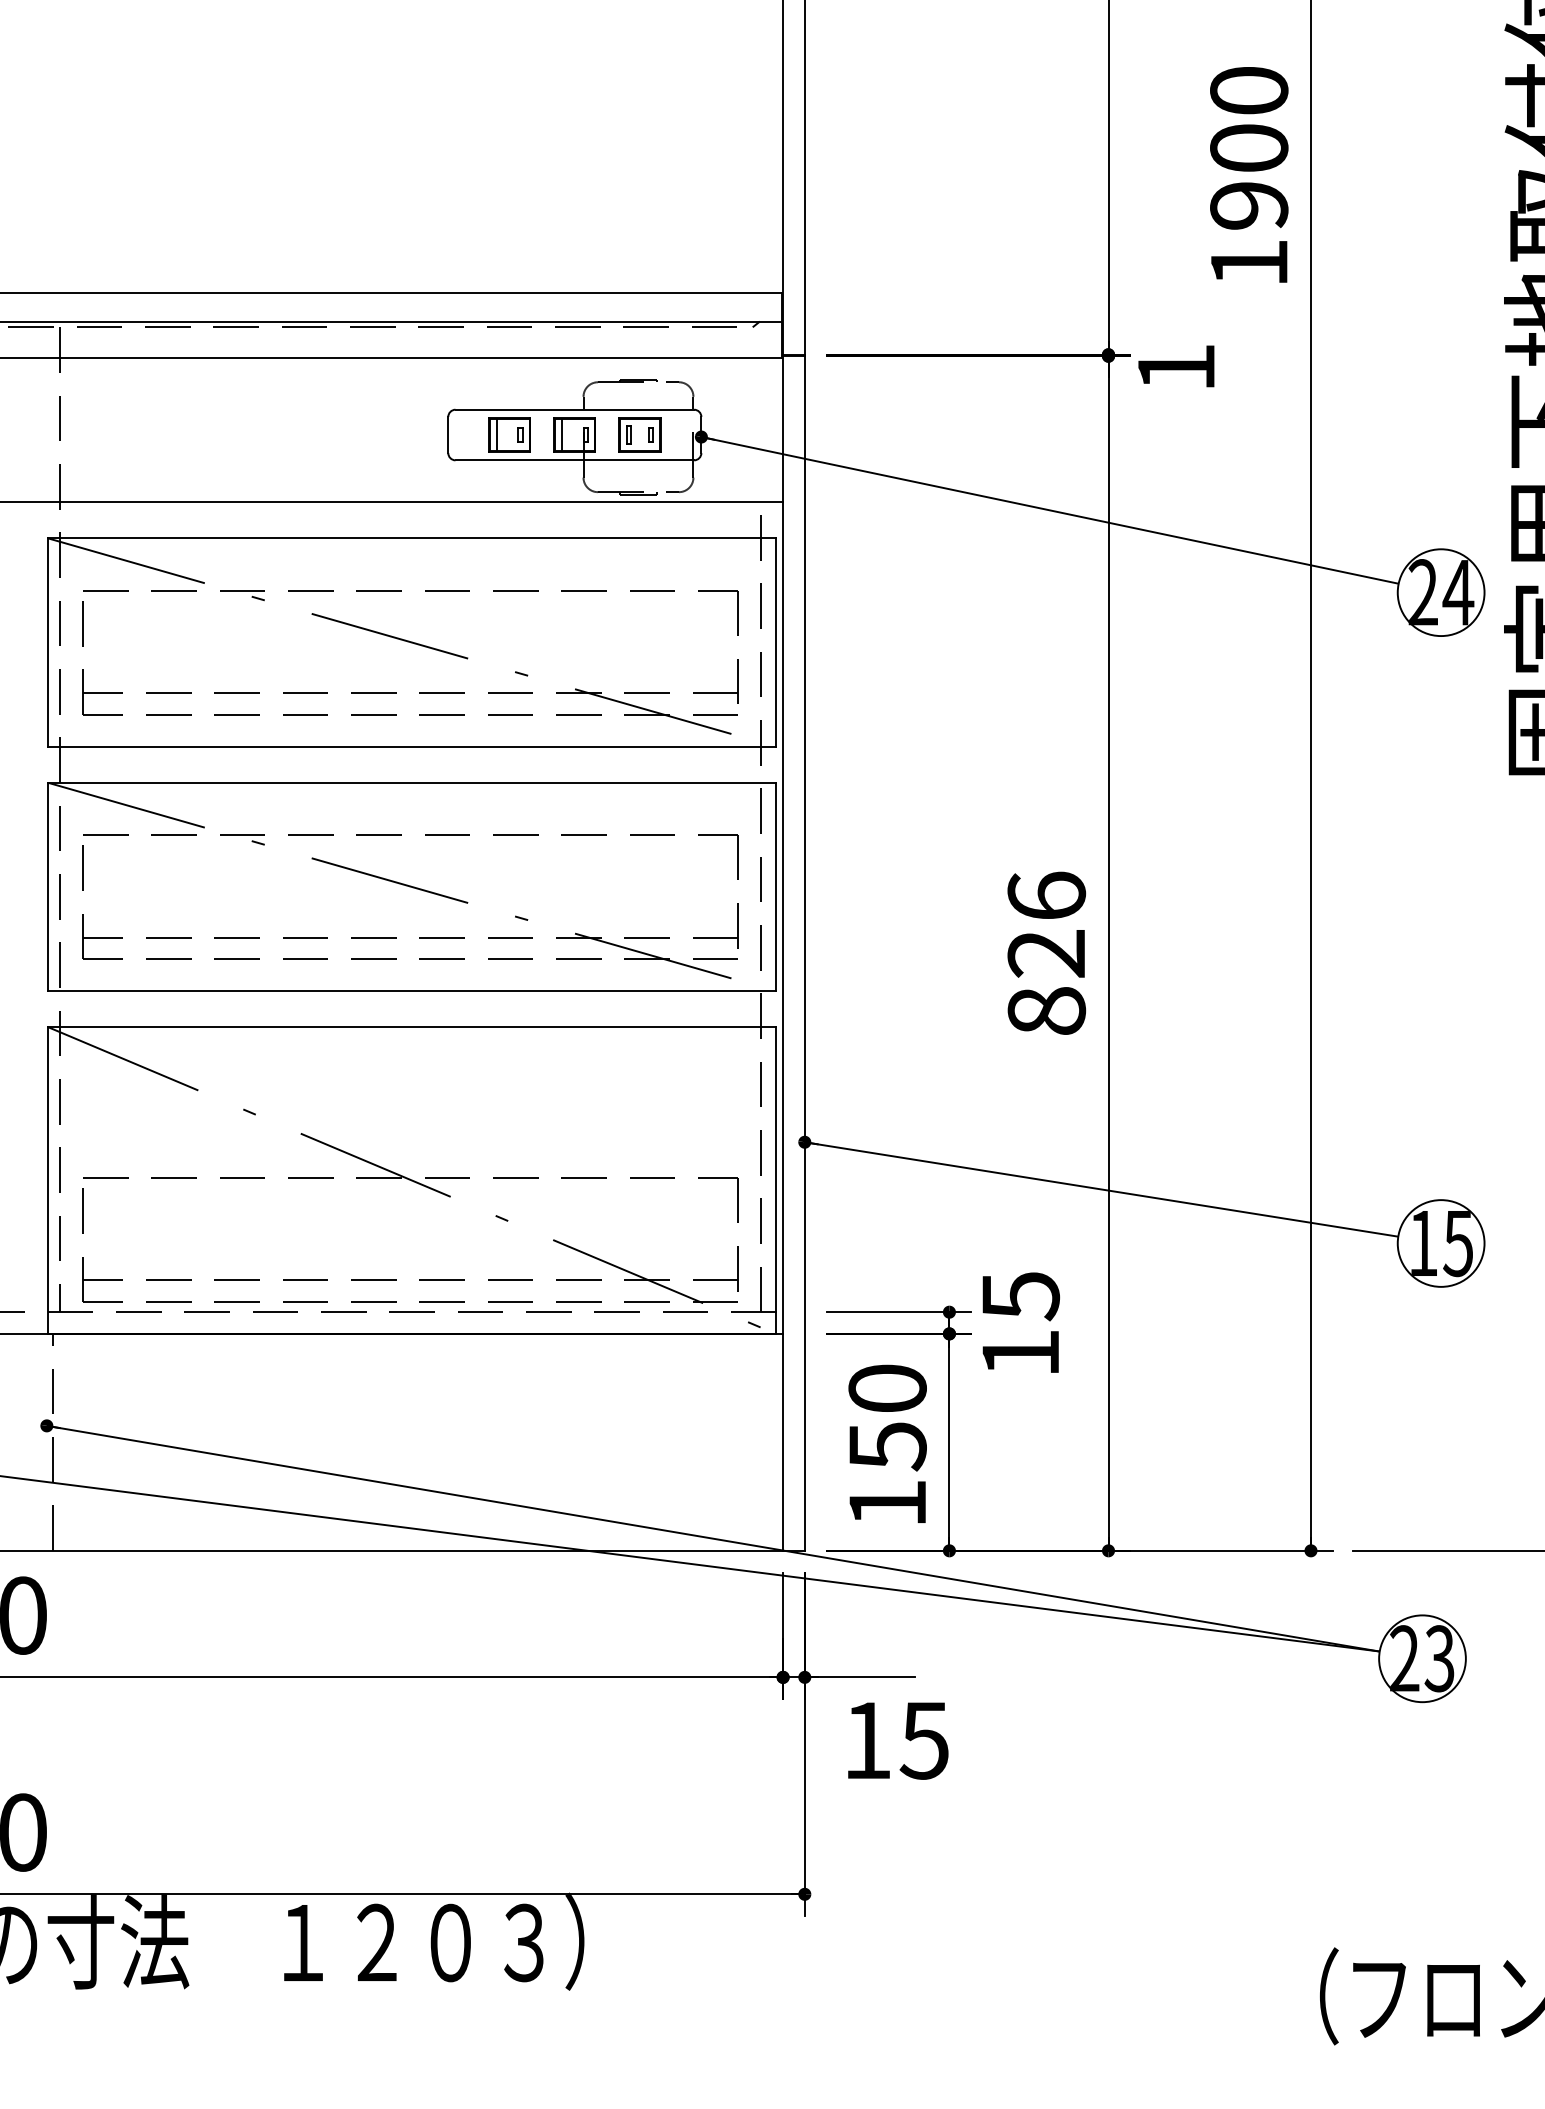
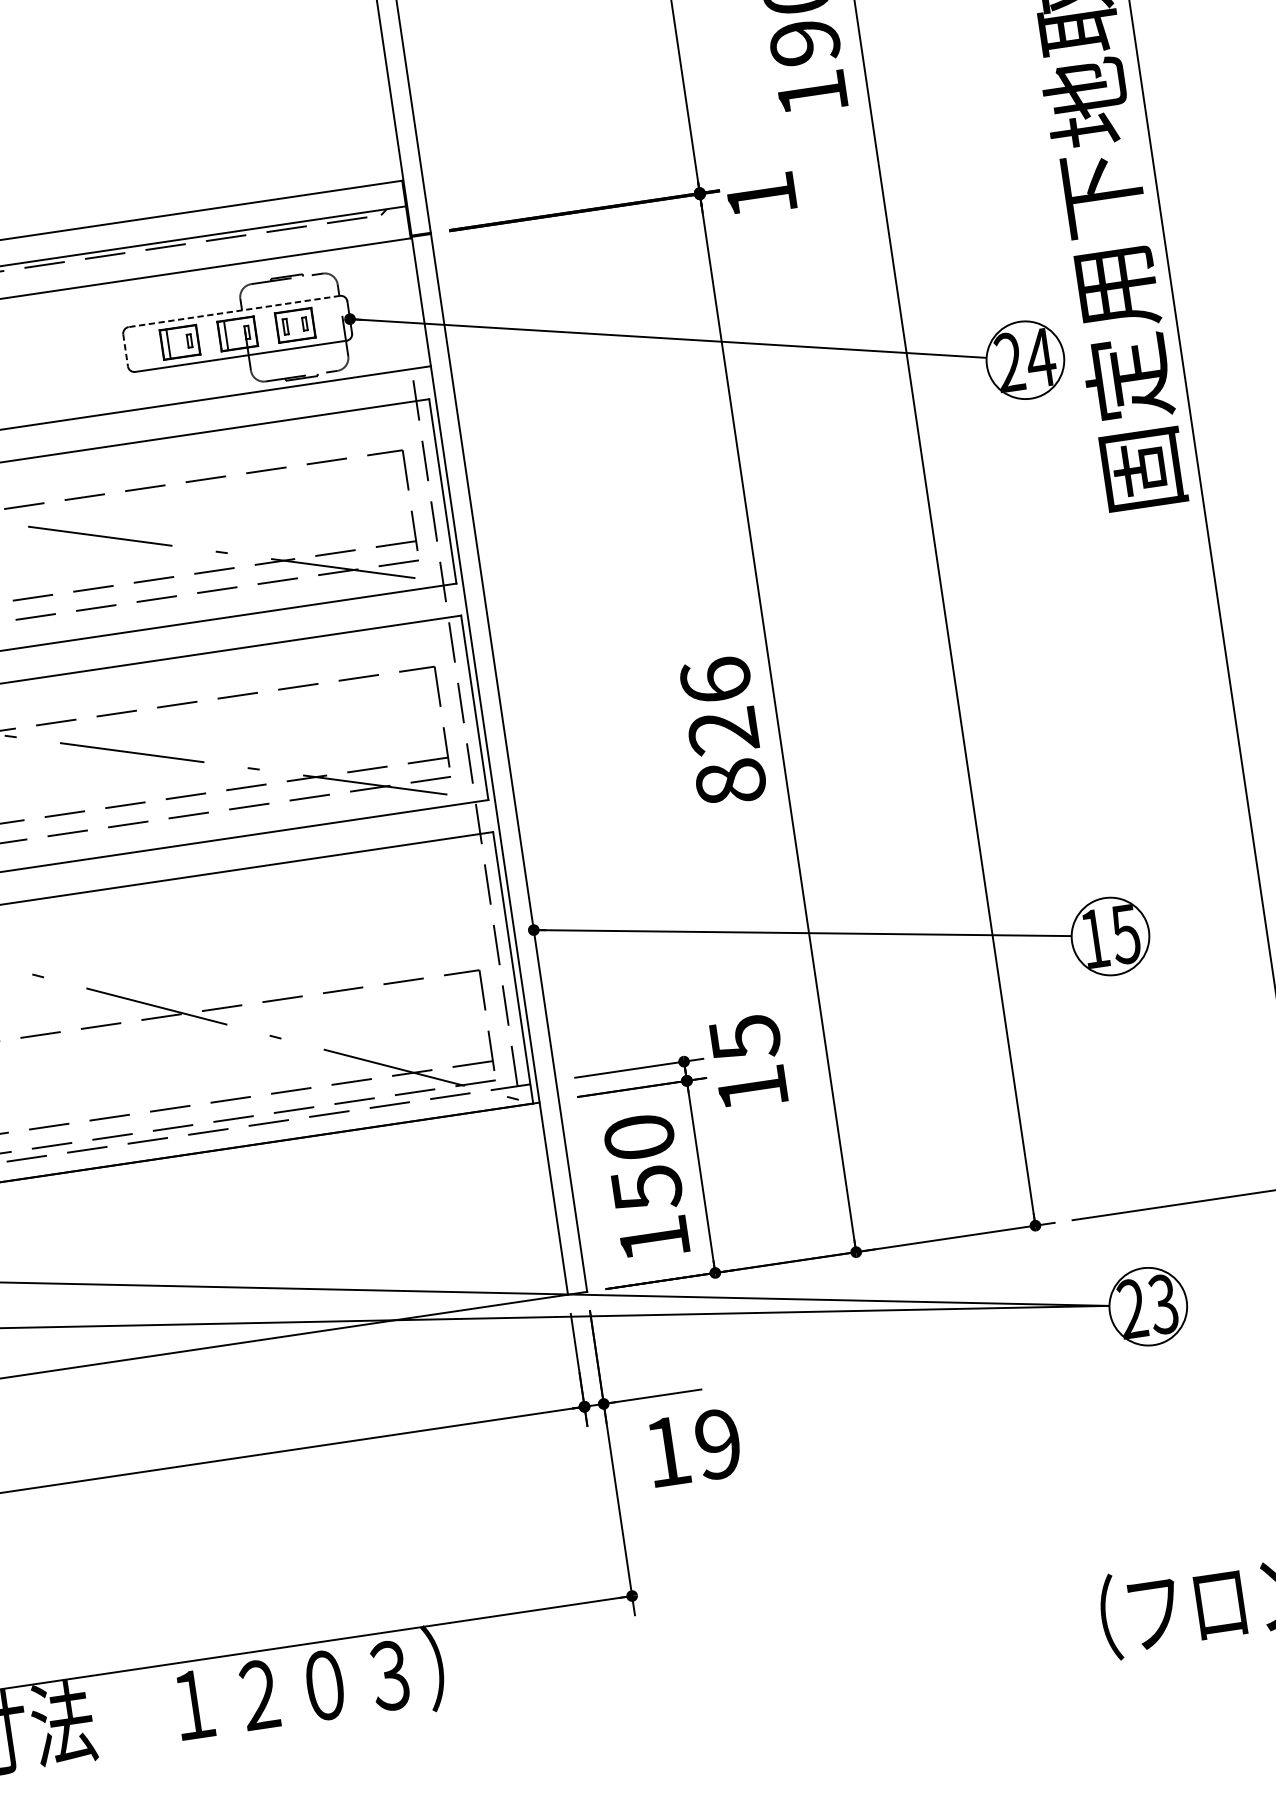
line: (574, 409) -> (234, 311), solid -> dashed
line: (448, 435) -> (125, 350), solid -> dashed
text: (923, 1740) -> (717, 1444), 15 -> 19

